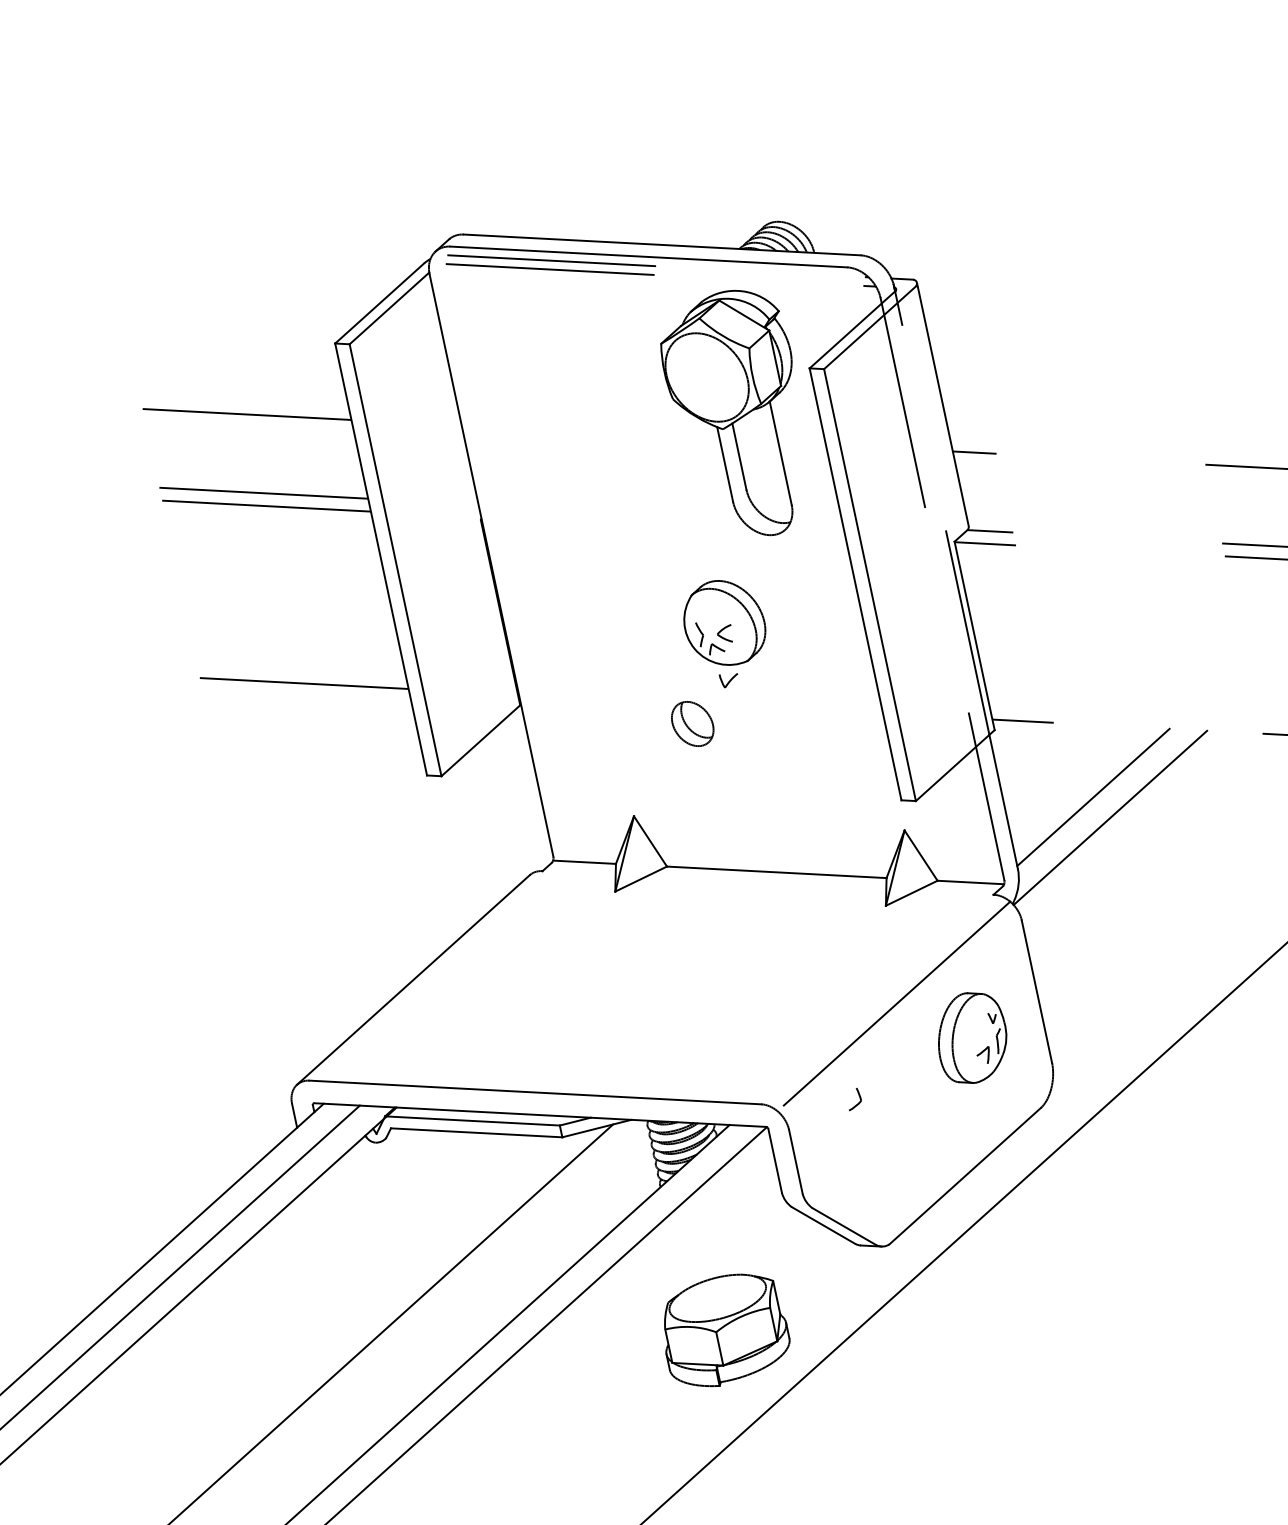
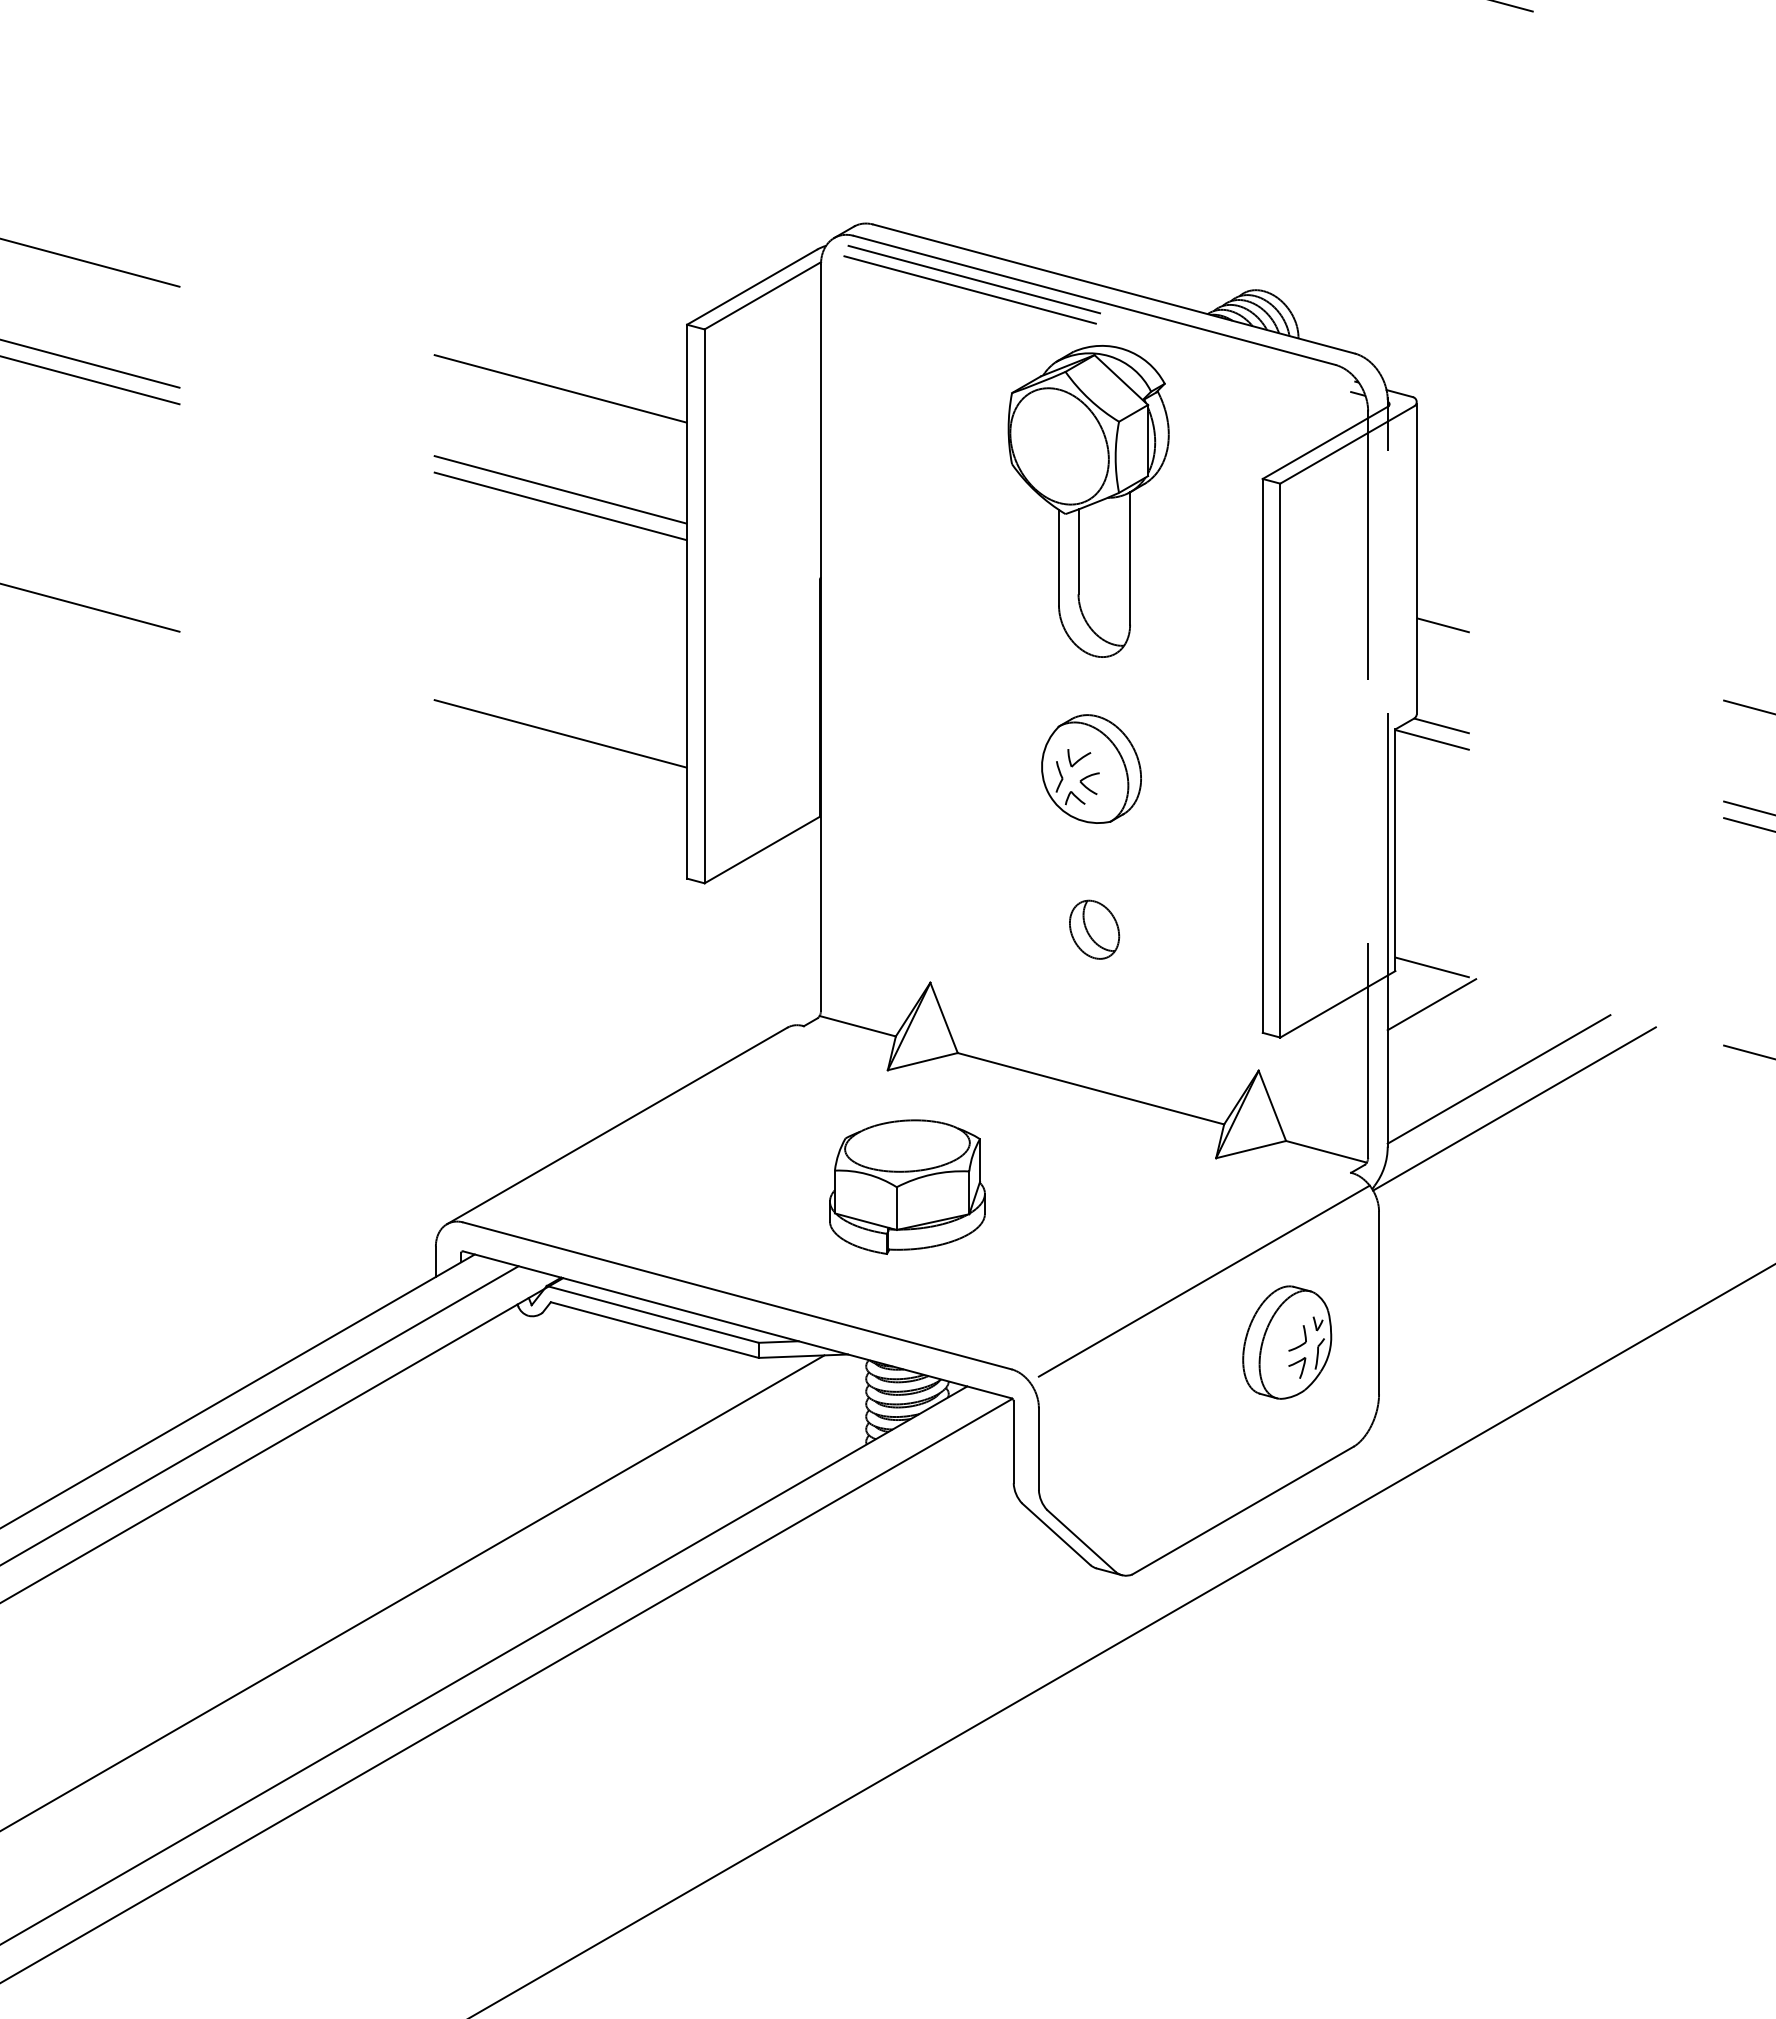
part: (738, 415) -> (1088, 501), moved
part: (729, 680) -> (1079, 758), moved
part: (692, 723) -> (1094, 929), moved
line: (1028, 750) -> (1431, 1004), added
part: (857, 1103) -> (1300, 1344), moved
part: (724, 1329) -> (907, 1186), moved

